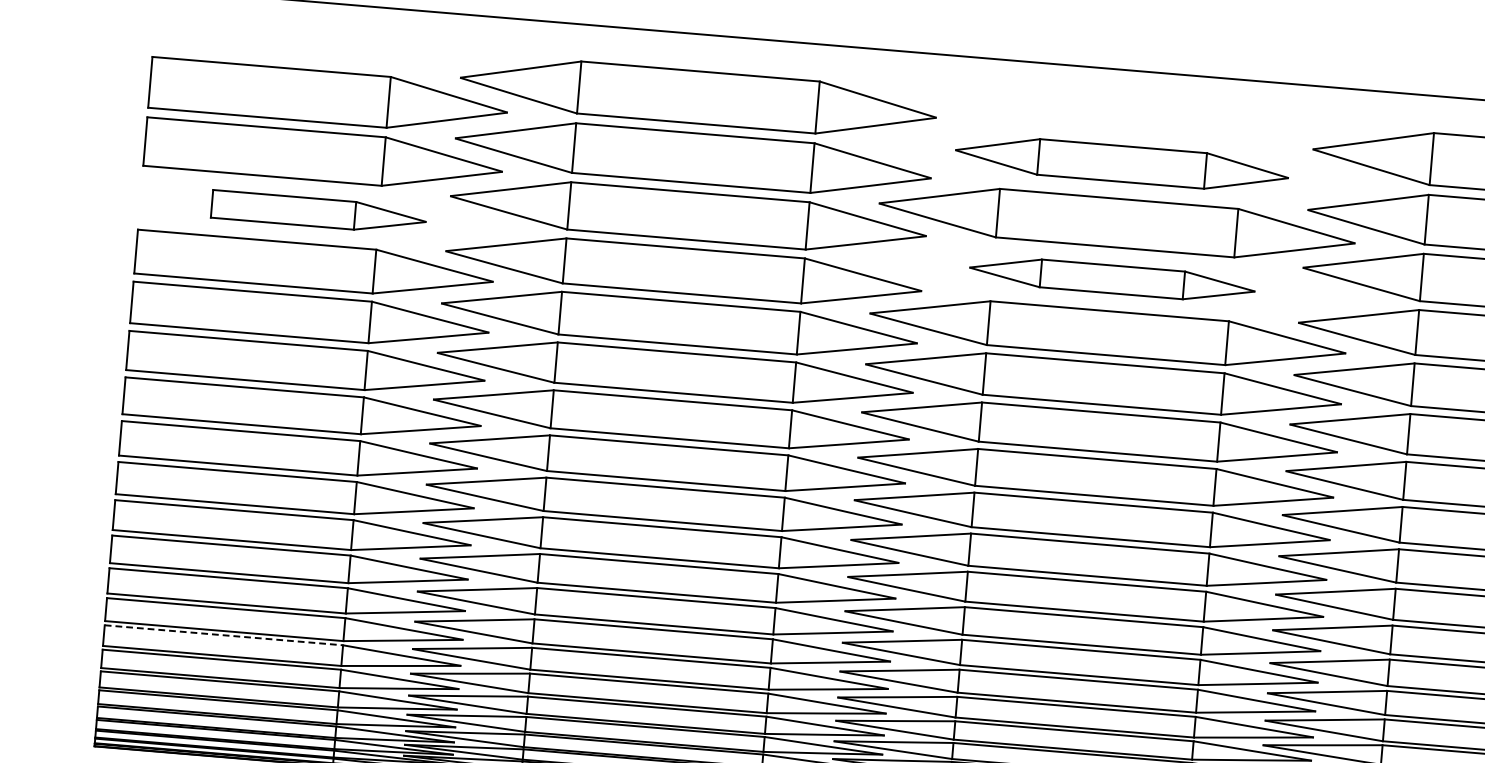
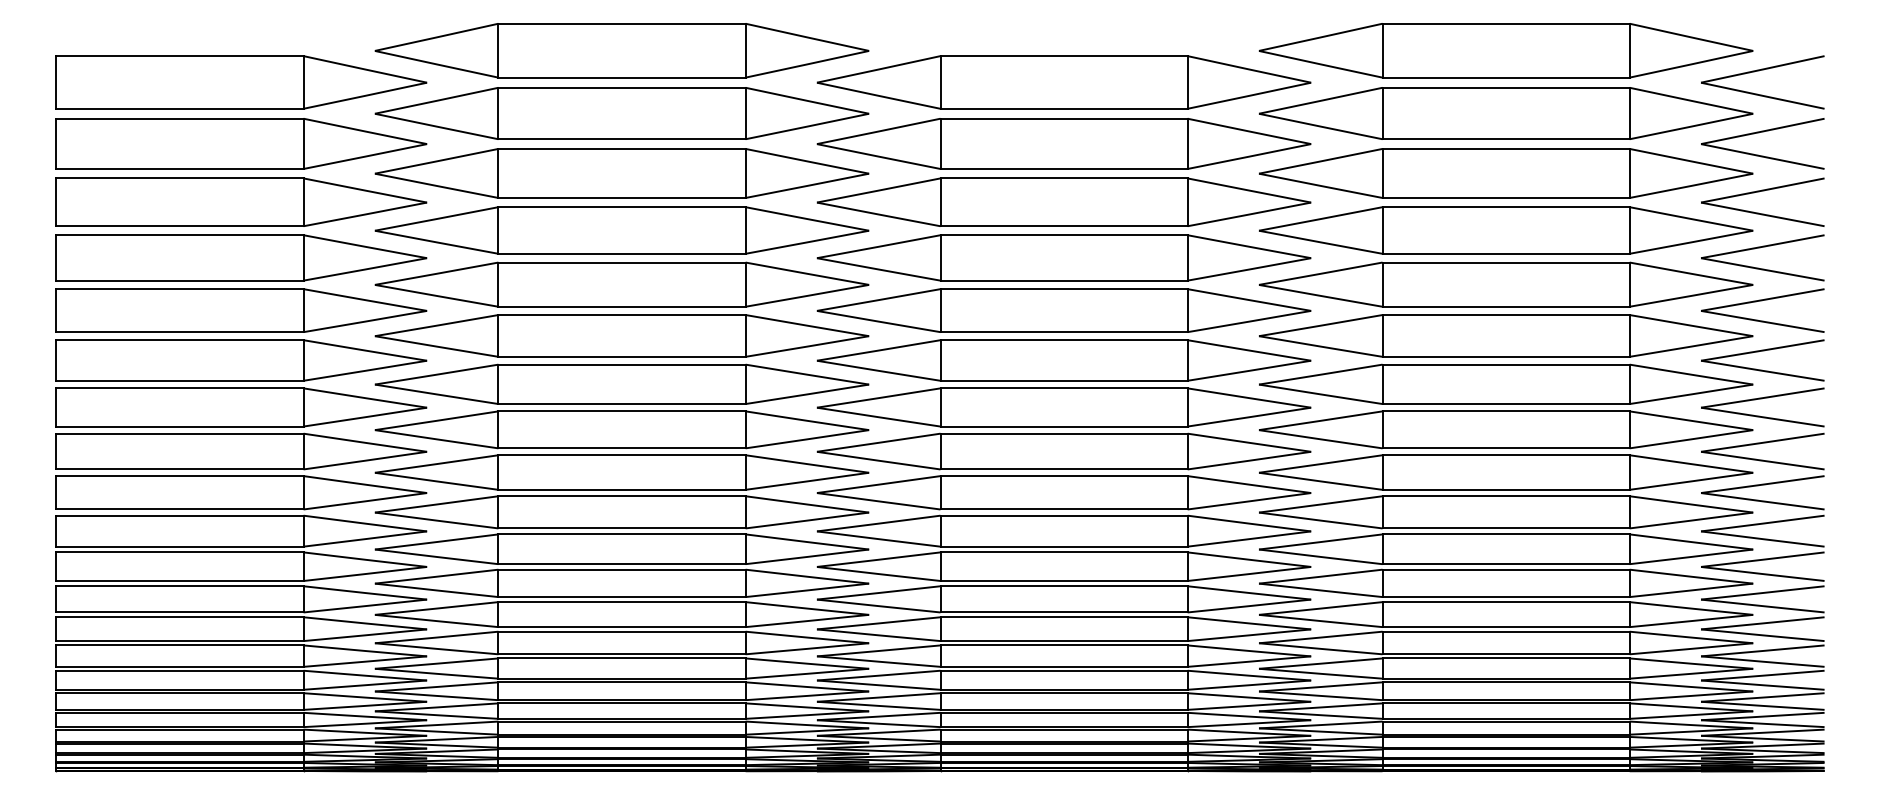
part: (1121, 163) -> (1063, 82), size x1.43
part: (319, 212) -> (241, 201), size x1.67
part: (1111, 278) -> (1063, 201), size x1.67
line: (223, 635) -> (179, 645), dashed -> solid

